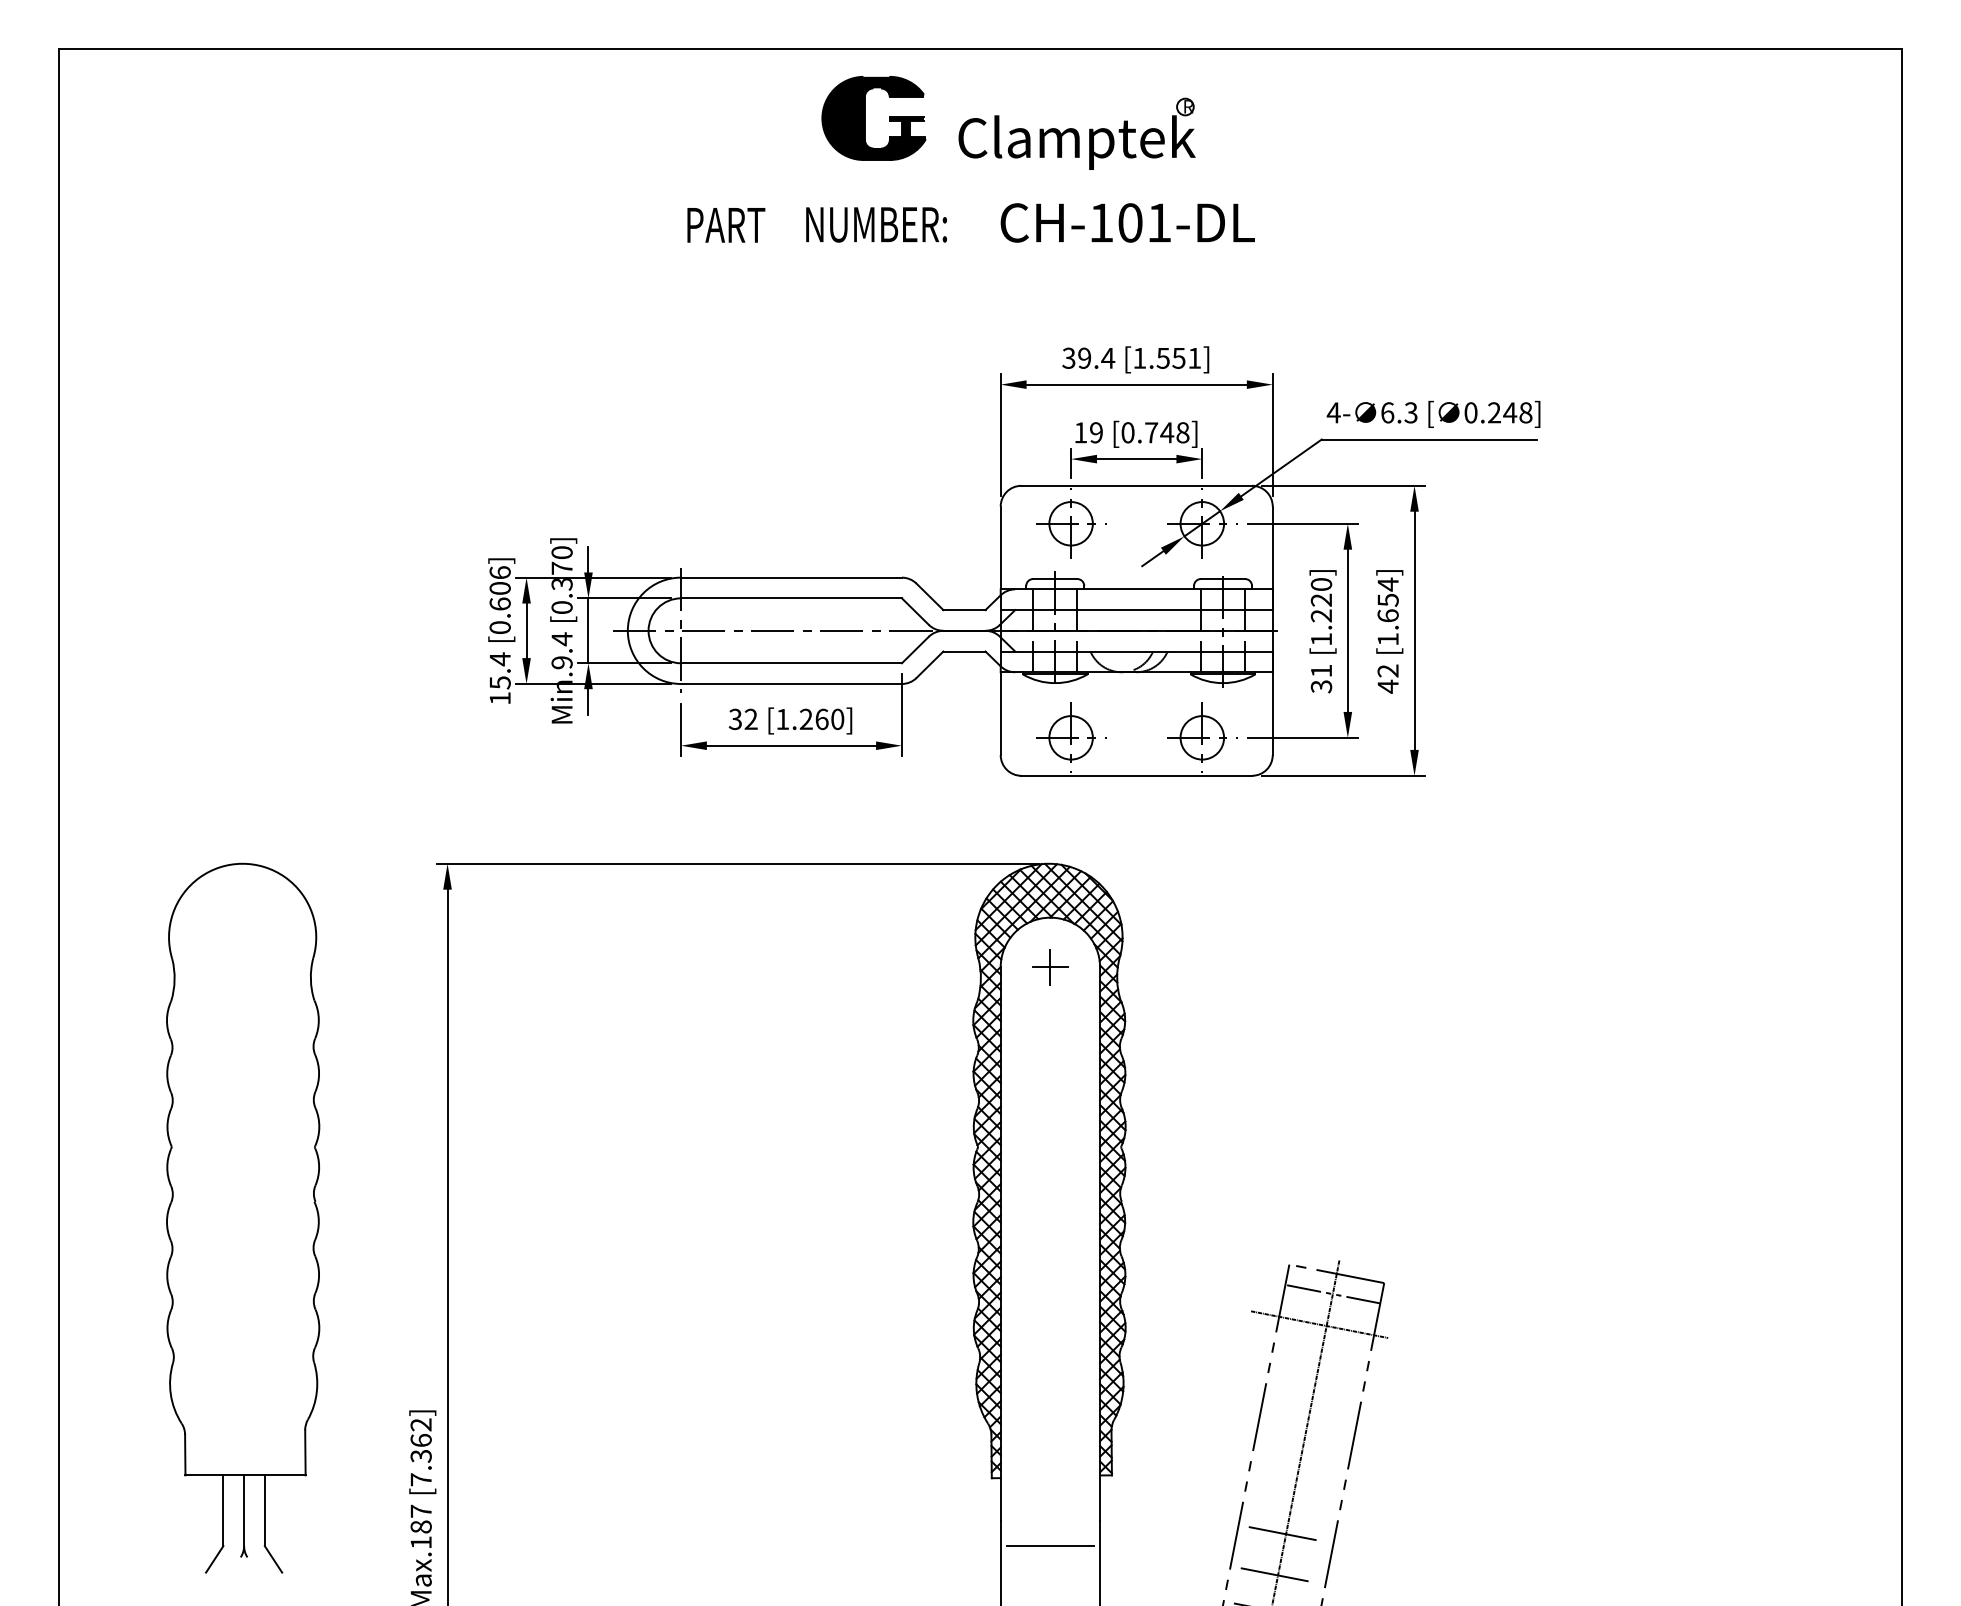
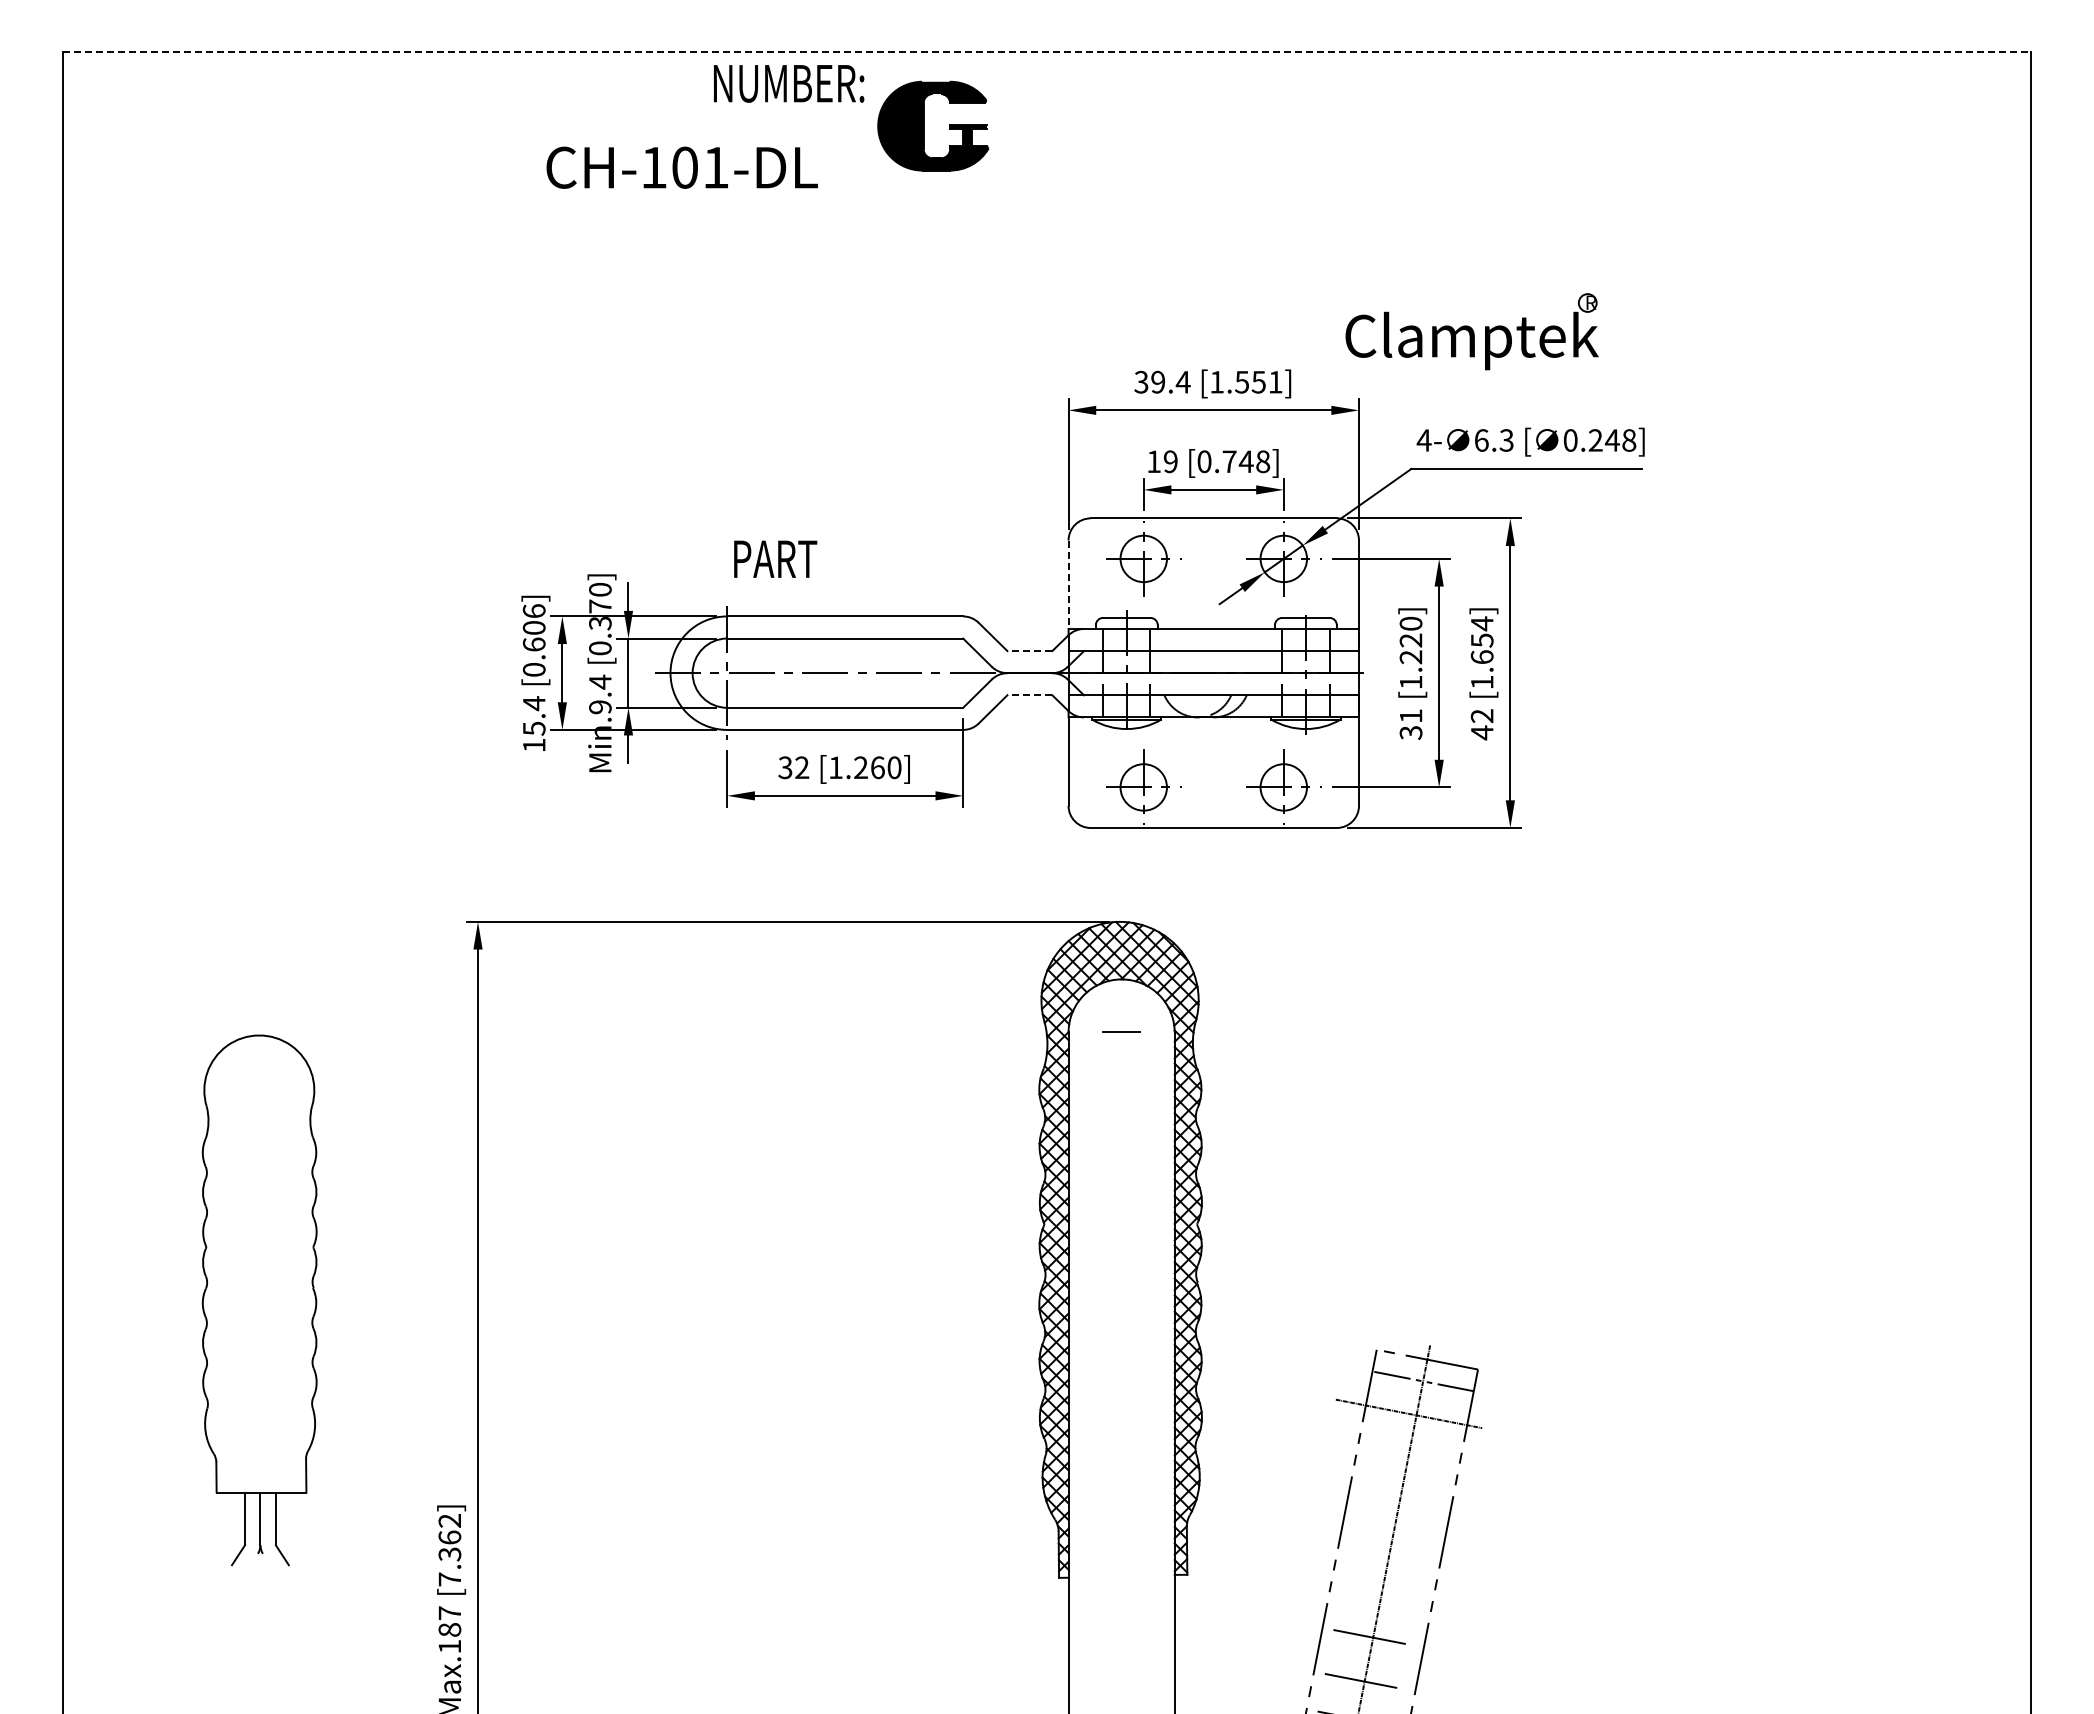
line: (980, 48) -> (1047, 51), solid -> dashed
part: (1076, 133) -> (1471, 331), moved
text: (1127, 222) -> (681, 167), moved
text: (726, 224) -> (775, 558), moved
text: (876, 224) -> (789, 83), moved
line: (1000, 548) -> (1068, 585), solid -> dashed
line: (964, 610) -> (1029, 651), solid -> dashed
line: (964, 651) -> (1029, 695), solid -> dashed
line: (1050, 967) -> (1121, 1032), removed
part: (242, 1218) -> (259, 1300), size x0.7
line: (1050, 1546) -> (1121, 1650), removed

